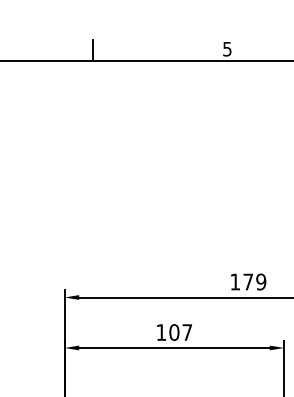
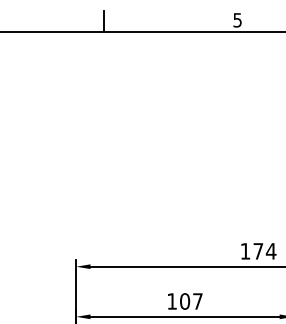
text: (260, 281) -> (270, 250), 179 -> 174

